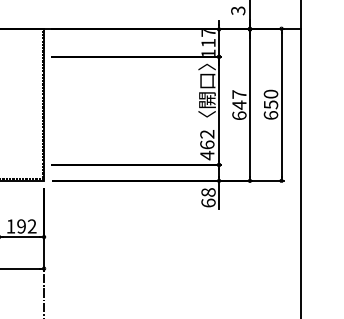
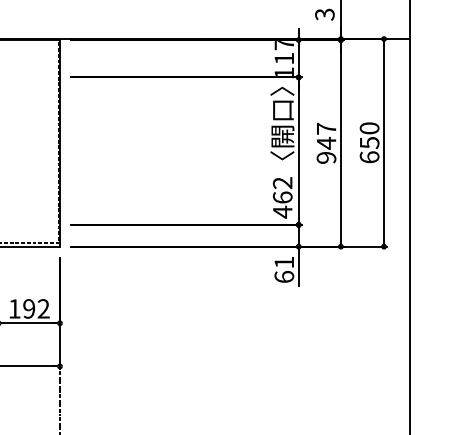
text: (239, 115) -> (326, 157), 647 -> 947
text: (208, 192) -> (284, 262), 68 -> 61

